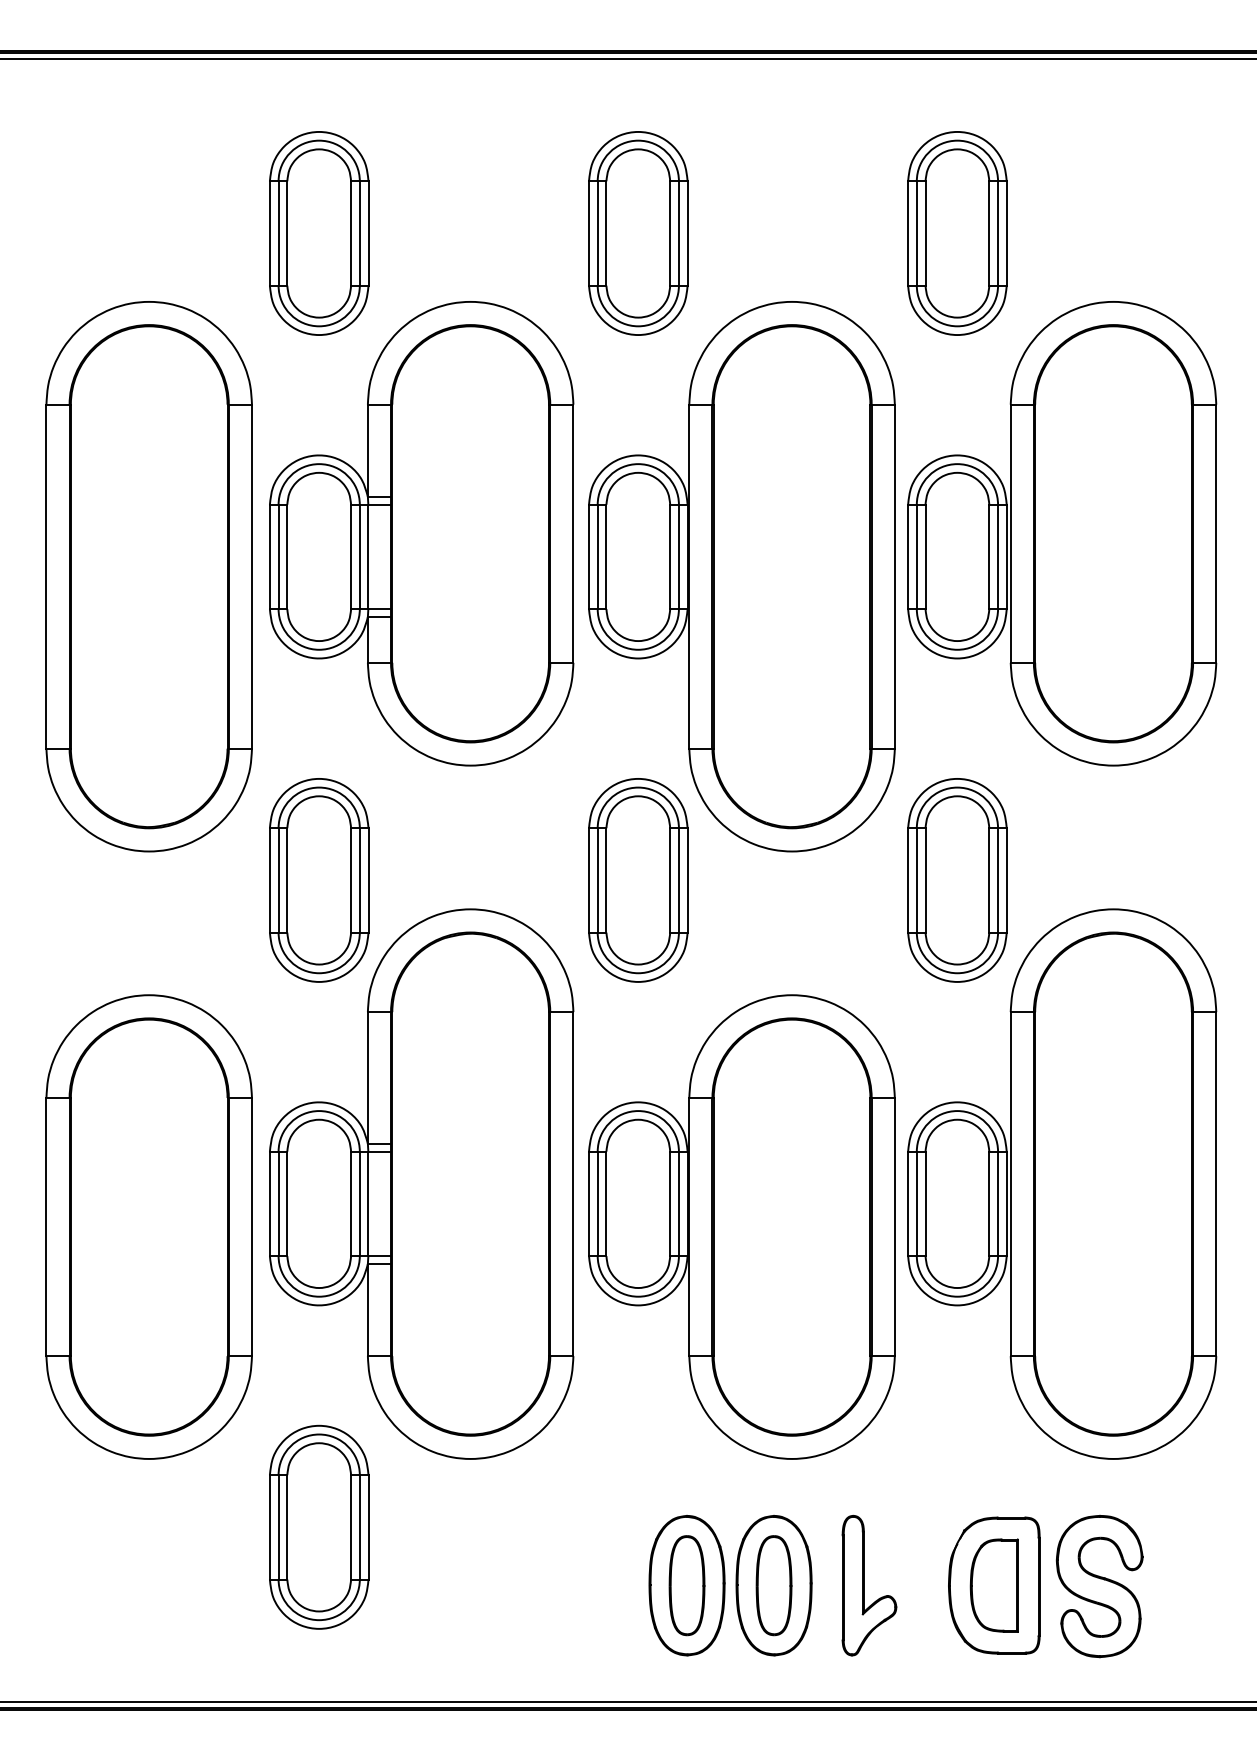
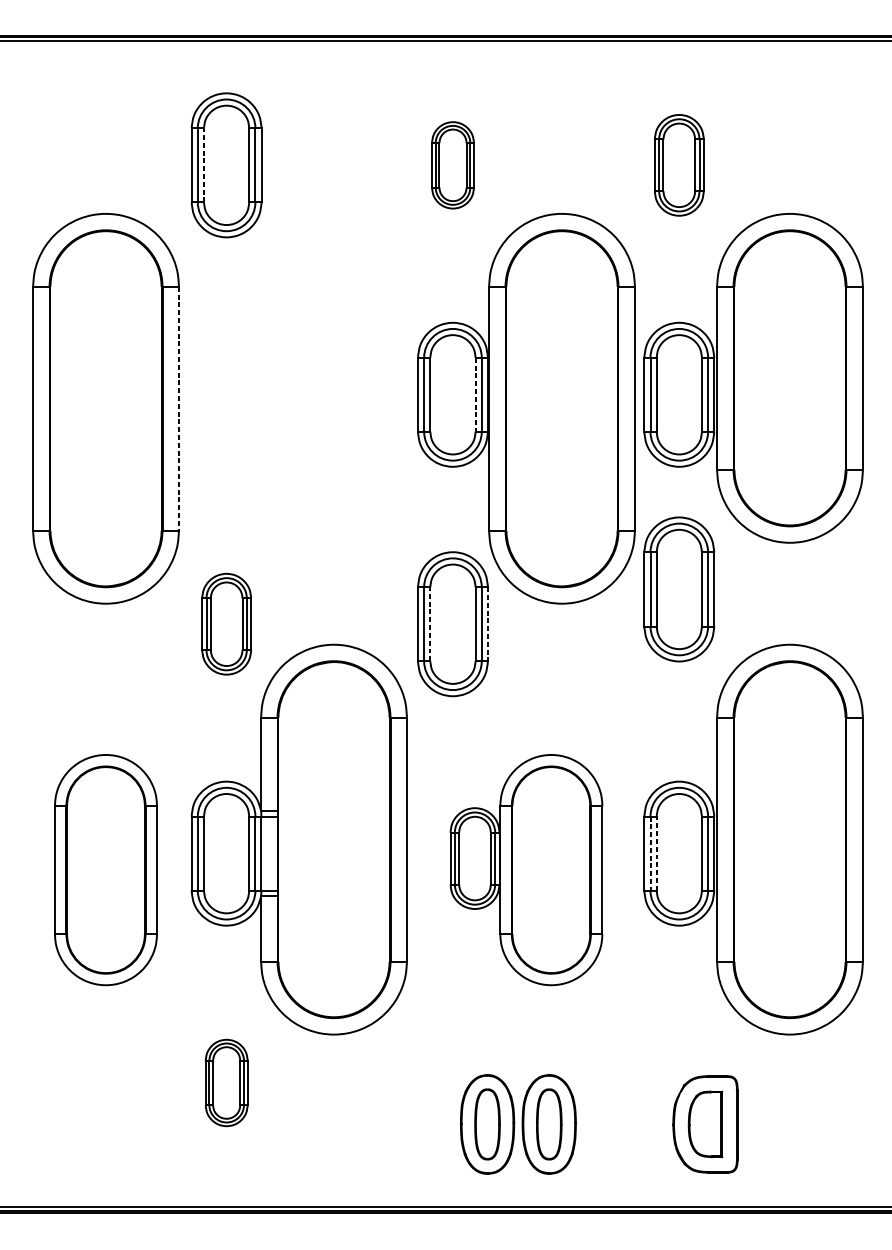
line: (287, 233) -> (204, 165), solid -> dashed
part: (638, 233) -> (453, 165), size x0.6
part: (957, 233) -> (679, 165), size x0.7
part: (421, 533) -> (299, 378), removed
line: (670, 557) -> (475, 395), solid -> dashed
line: (252, 577) -> (179, 409), solid -> dashed
line: (606, 879) -> (430, 623), solid -> dashed
part: (319, 880) -> (226, 624), size x0.7
line: (687, 880) -> (487, 624), solid -> dashed
part: (957, 880) -> (679, 589), moved
line: (925, 1203) -> (656, 853), solid -> dashed
line: (916, 1204) -> (650, 854), solid -> dashed
part: (148, 1226) -> (105, 869), size x0.7
part: (741, 1226) -> (526, 869), size x0.7
part: (319, 1526) -> (226, 1082), size x0.6
part: (869, 1585) -> (616, 1124), removed
part: (1099, 1586) -> (780, 1125), removed

